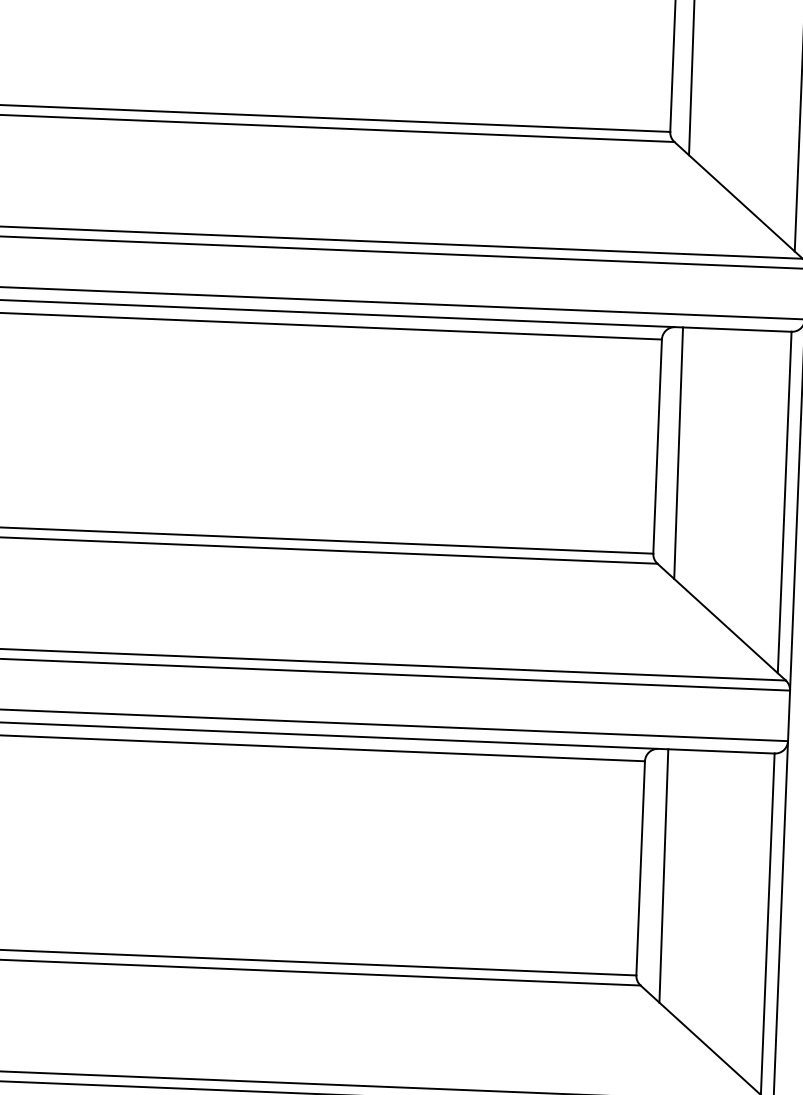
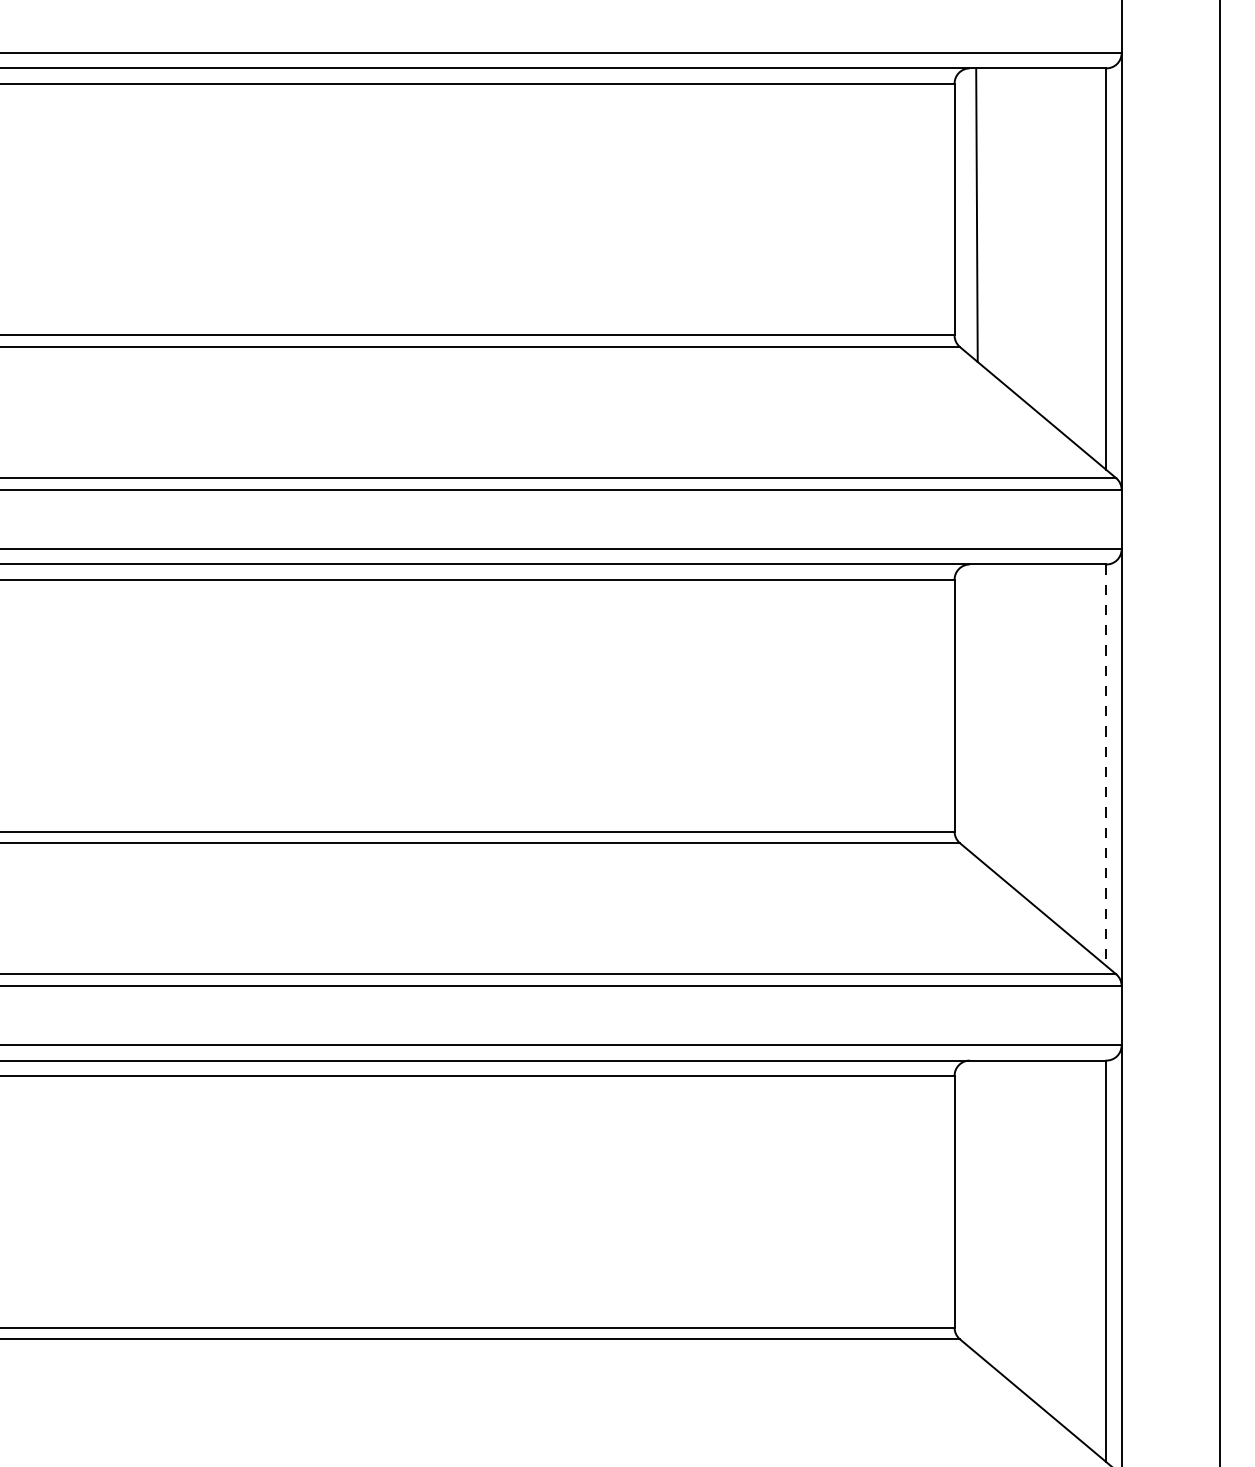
line: (678, 453) -> (979, 712), removed
line: (784, 502) -> (1106, 765), solid -> dashed
line: (663, 875) -> (981, 1209), removed

